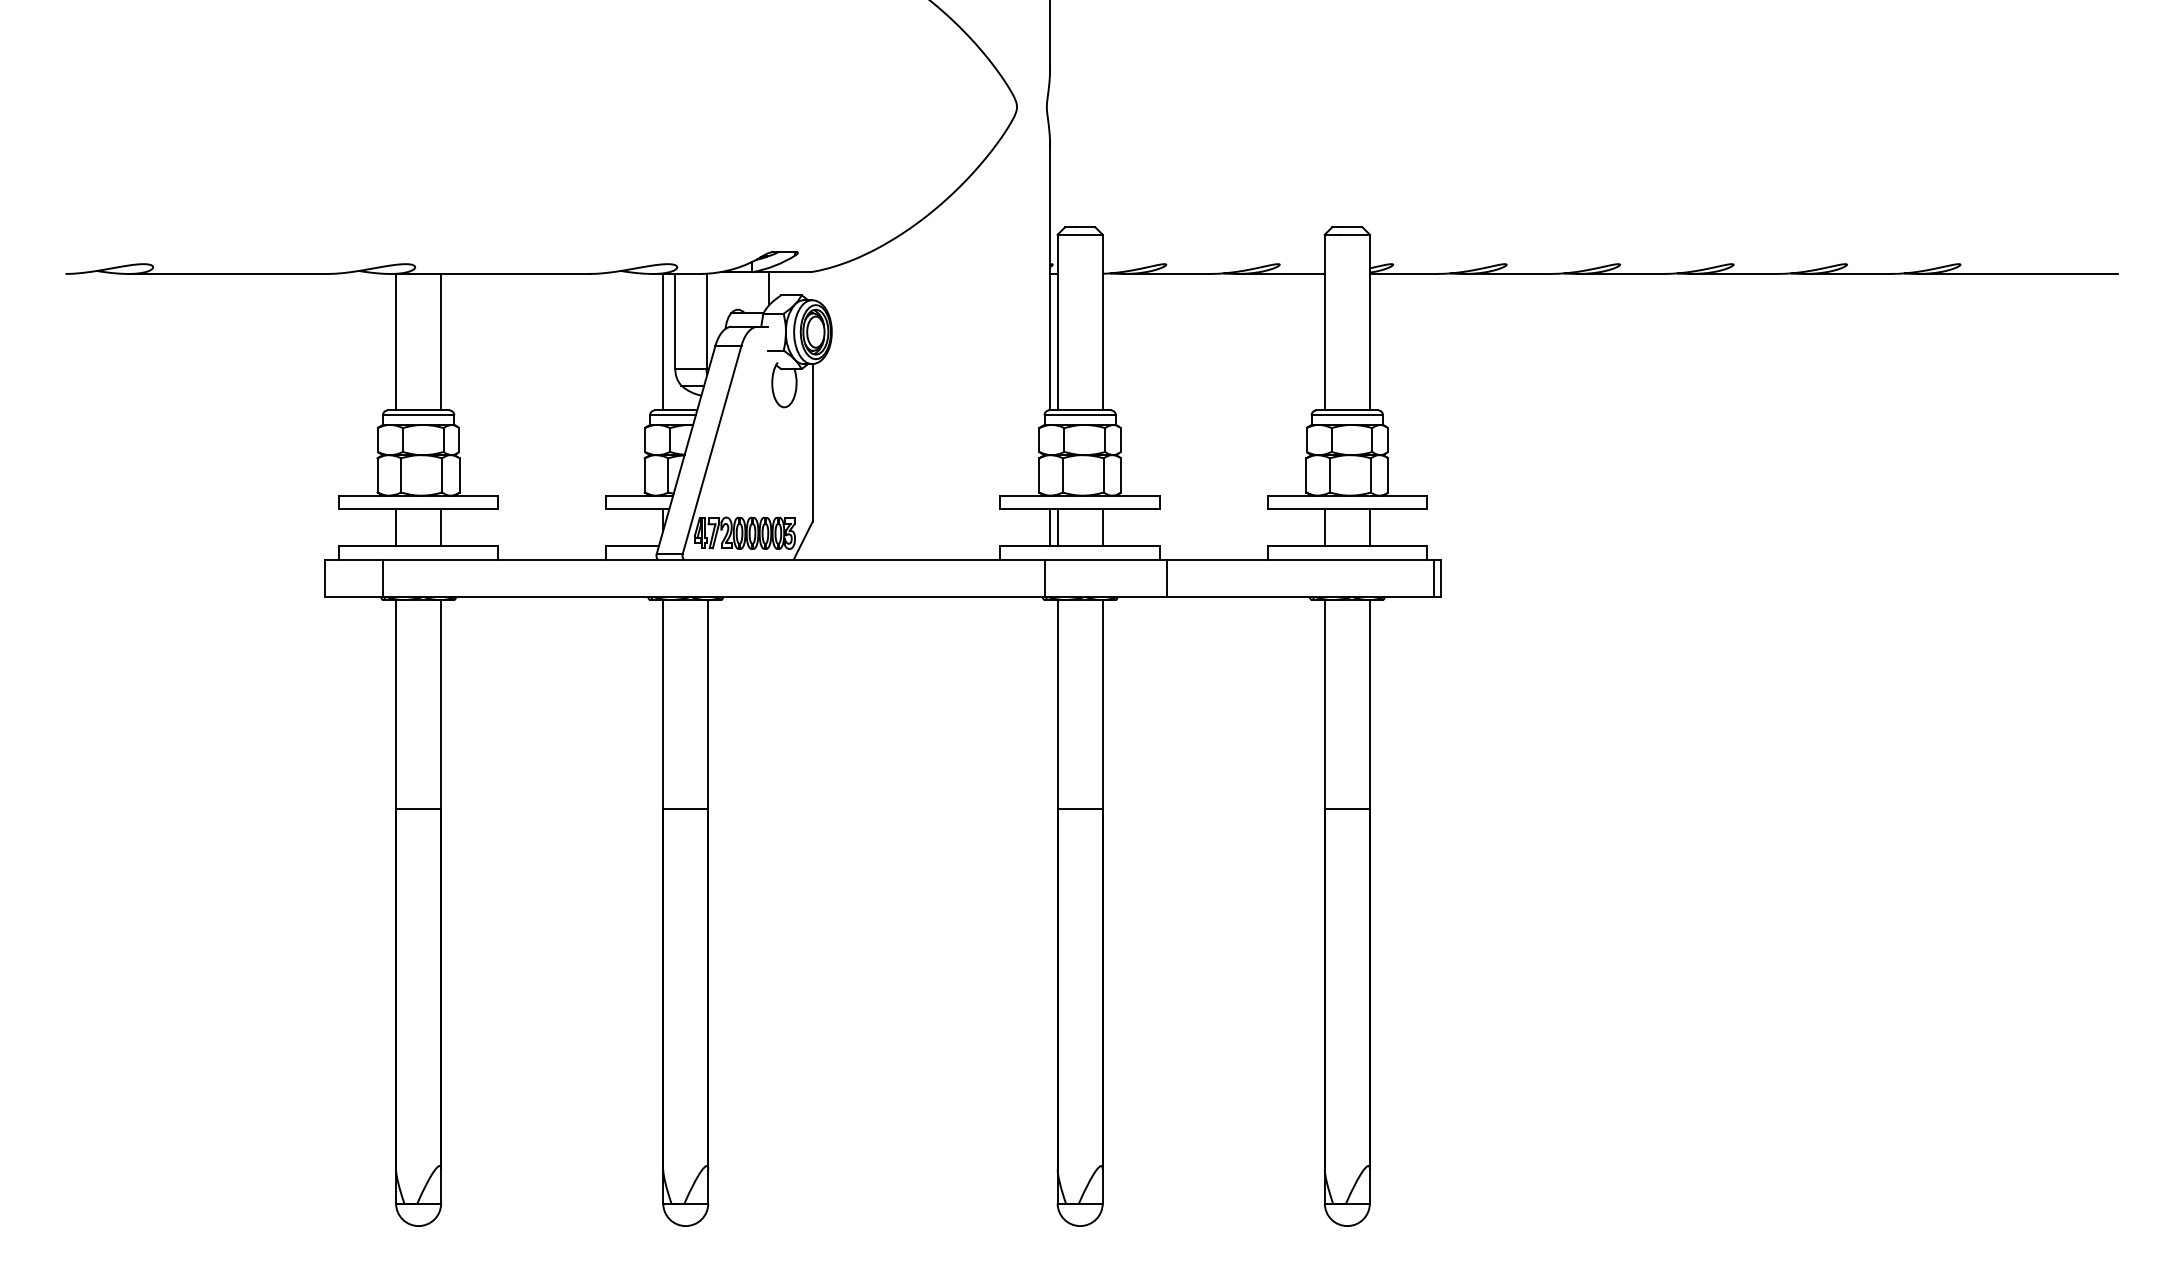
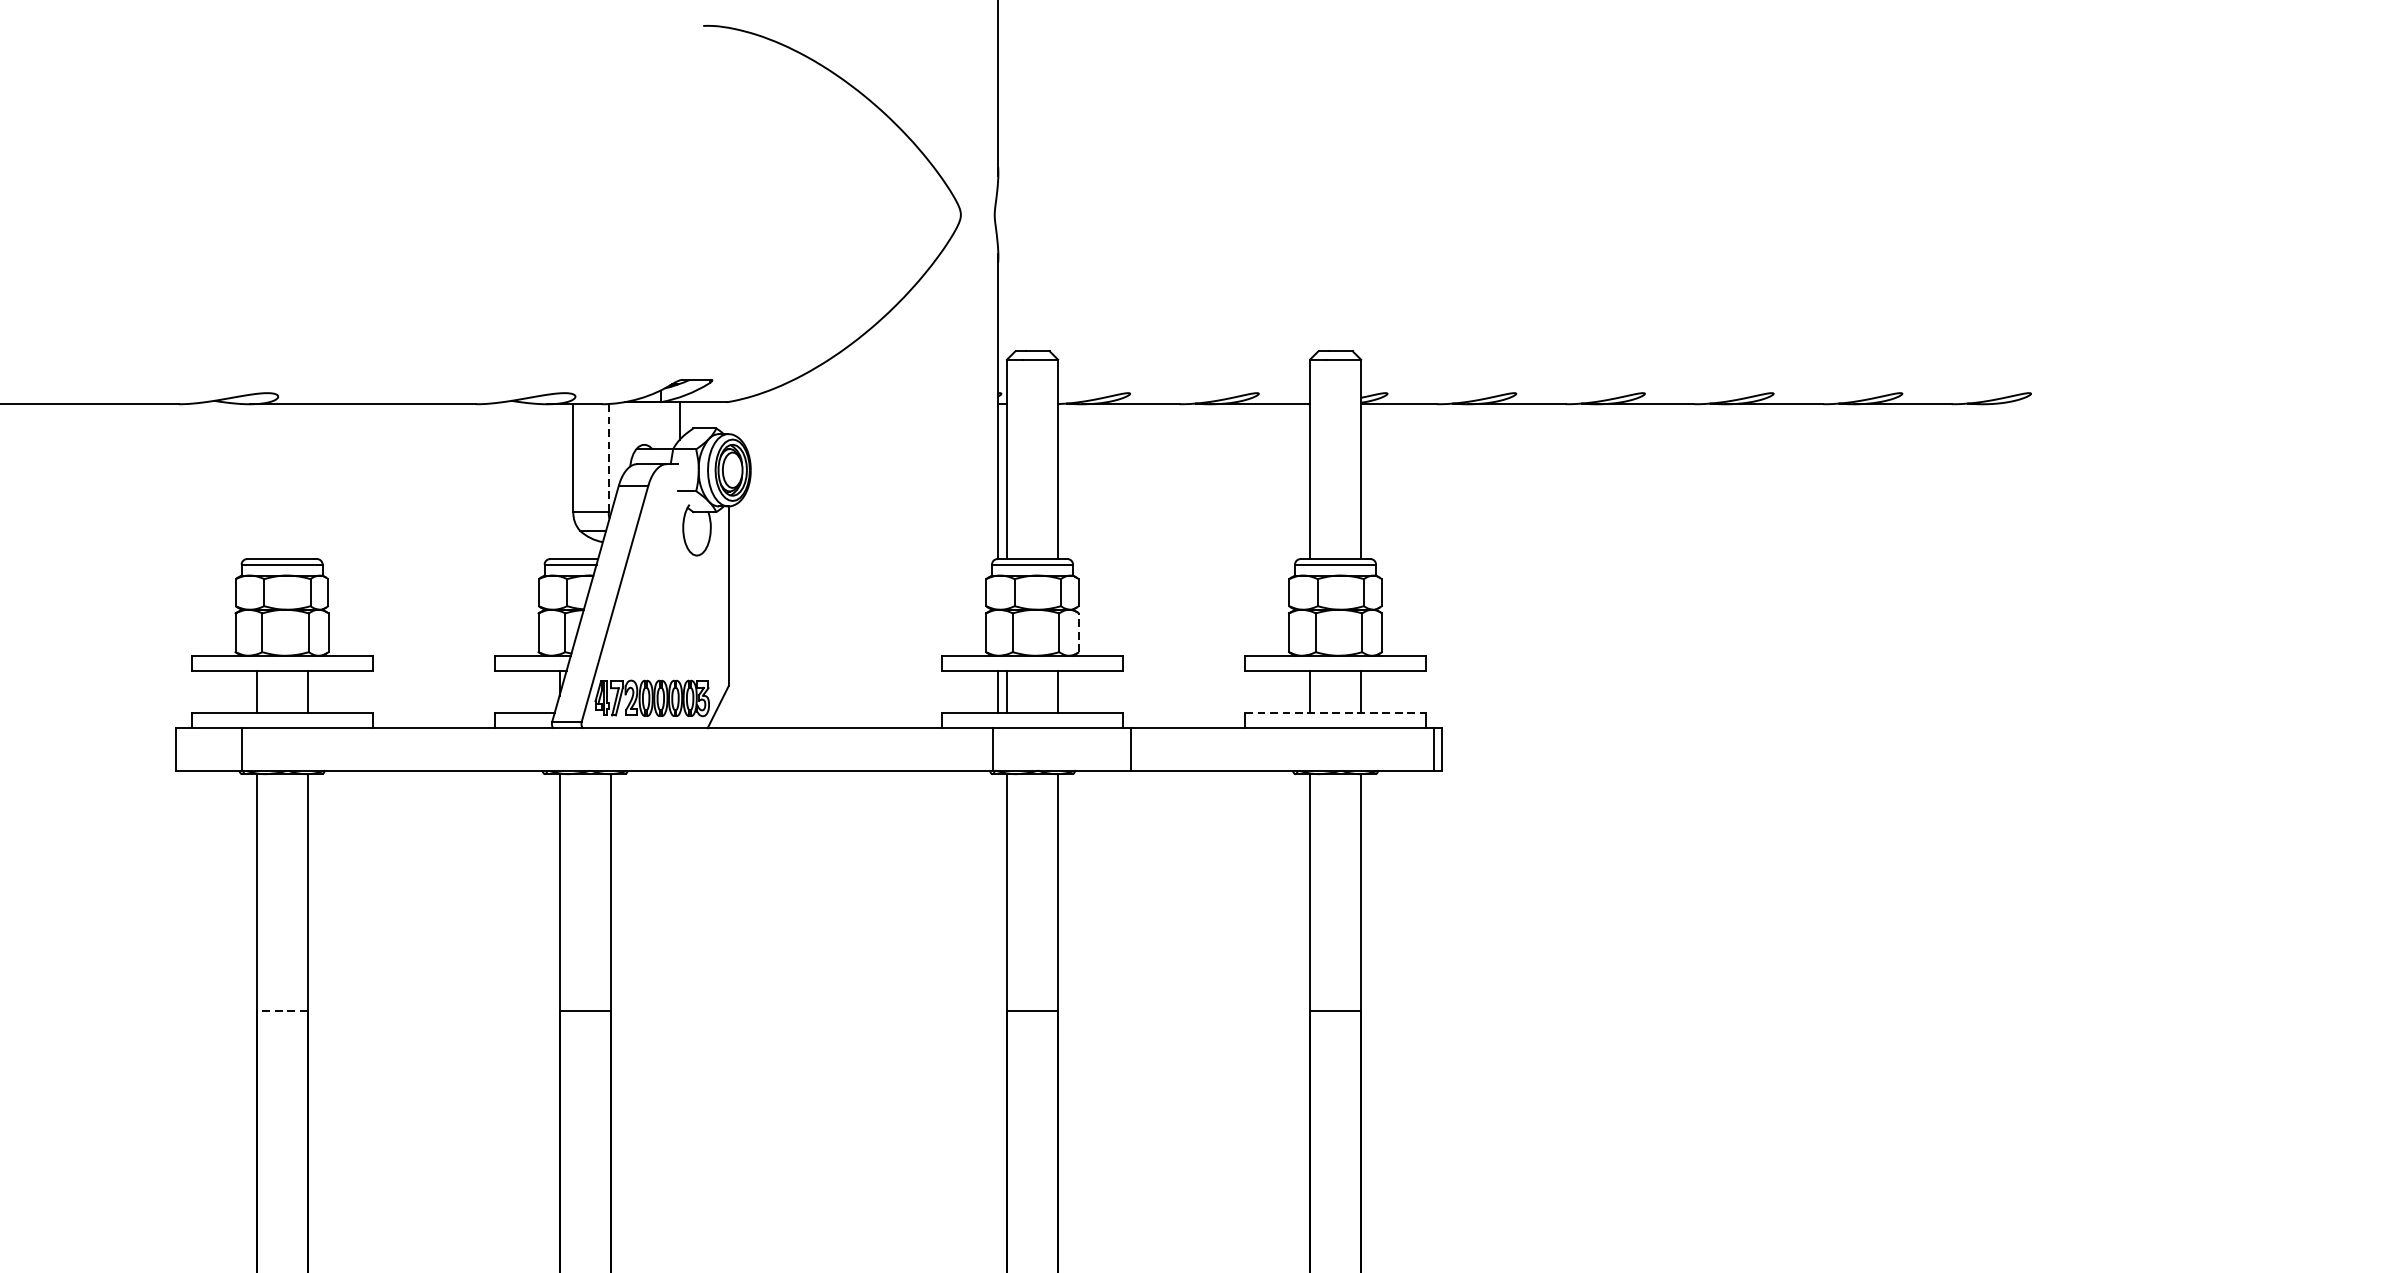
line: (2017, 273) -> (2095, 403), removed
line: (706, 321) -> (608, 458), solid -> dashed
line: (396, 341) -> (257, 480), removed
line: (441, 341) -> (308, 480), removed
line: (663, 341) -> (559, 480), removed
line: (1121, 474) -> (1079, 631), solid -> dashed
line: (1347, 546) -> (1335, 713), solid -> dashed
line: (418, 809) -> (281, 1011), solid -> dashed

